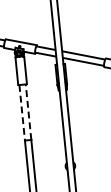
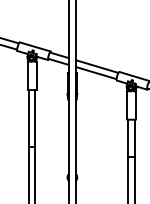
line: (28, 112) -> (35, 118), dashed -> solid
line: (21, 113) -> (28, 119), dashed -> solid

